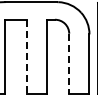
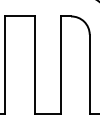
line: (27, 57) -> (35, 65), dashed -> solid
line: (69, 64) -> (90, 74), dashed -> solid

